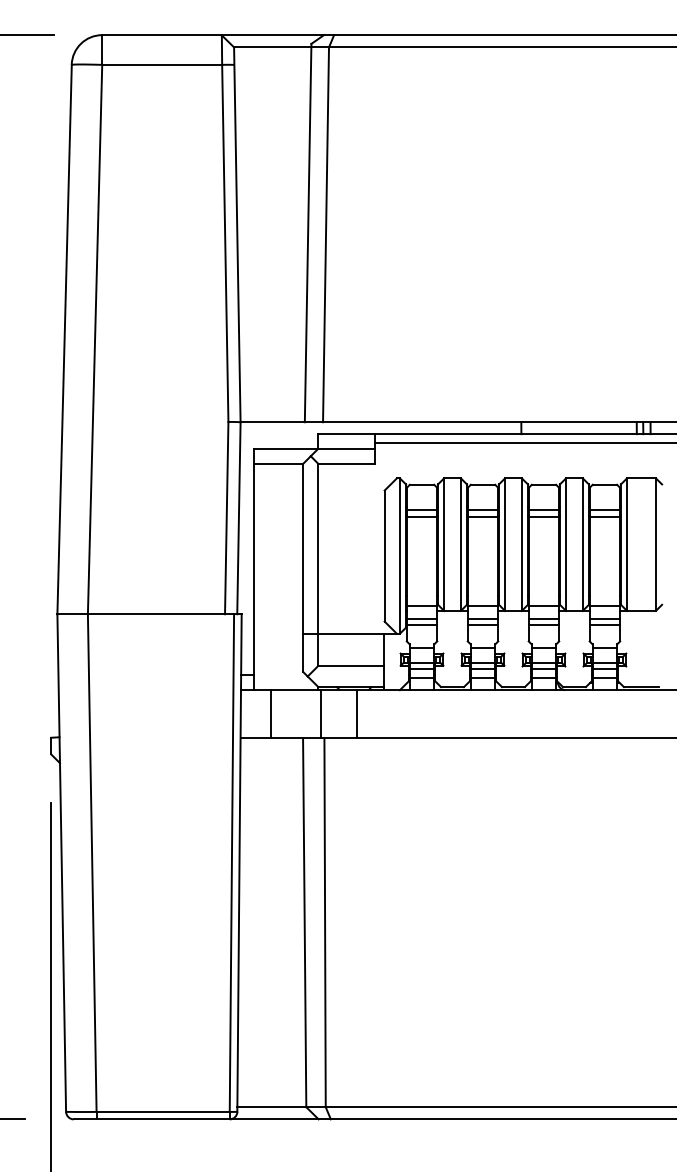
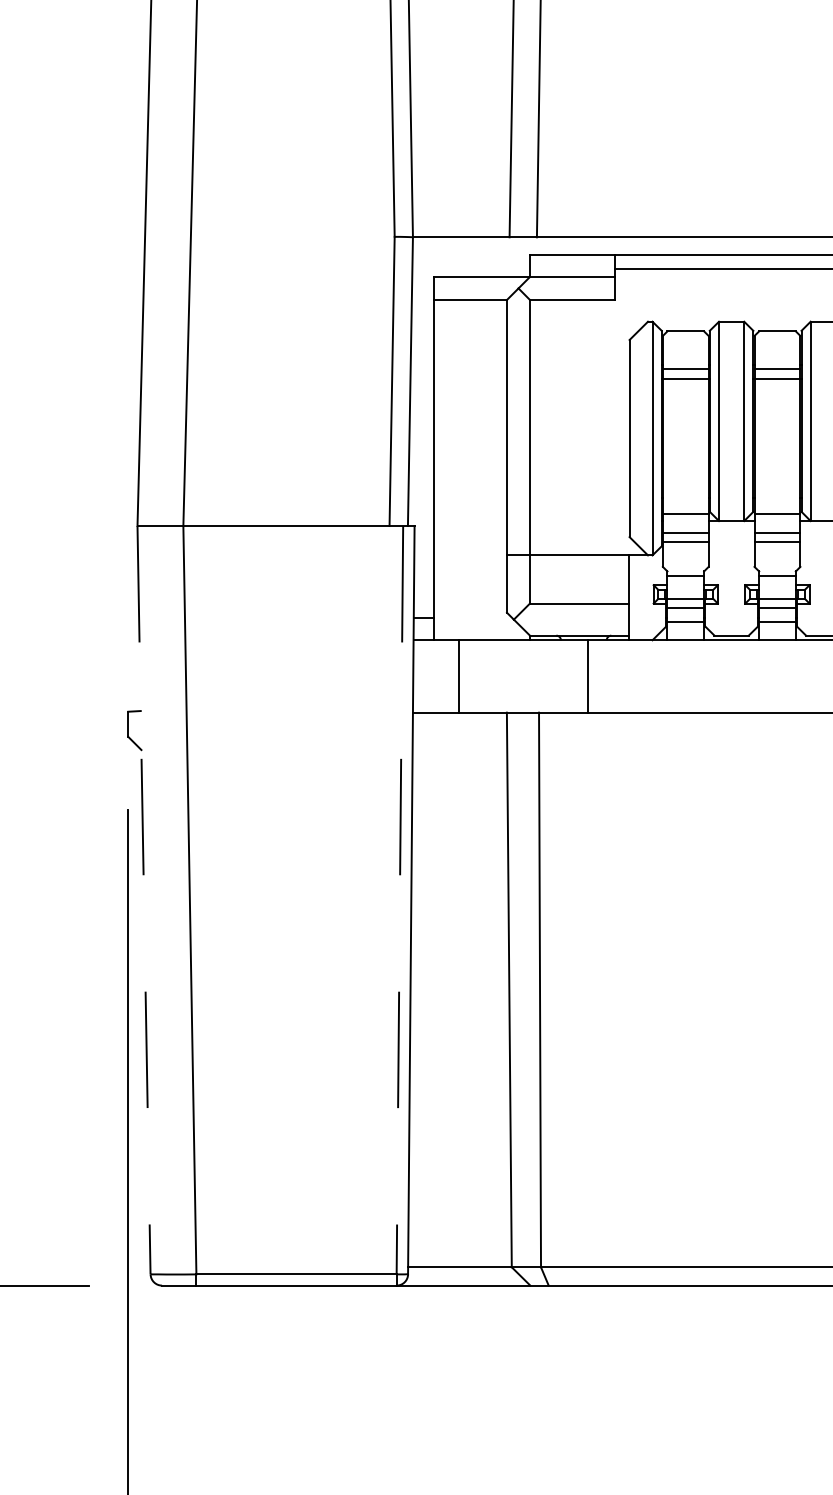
line: (321, 714) -> (534, 676), removed
line: (61, 863) -> (143, 900), solid -> dashed
line: (231, 863) -> (399, 900), solid -> dashed

